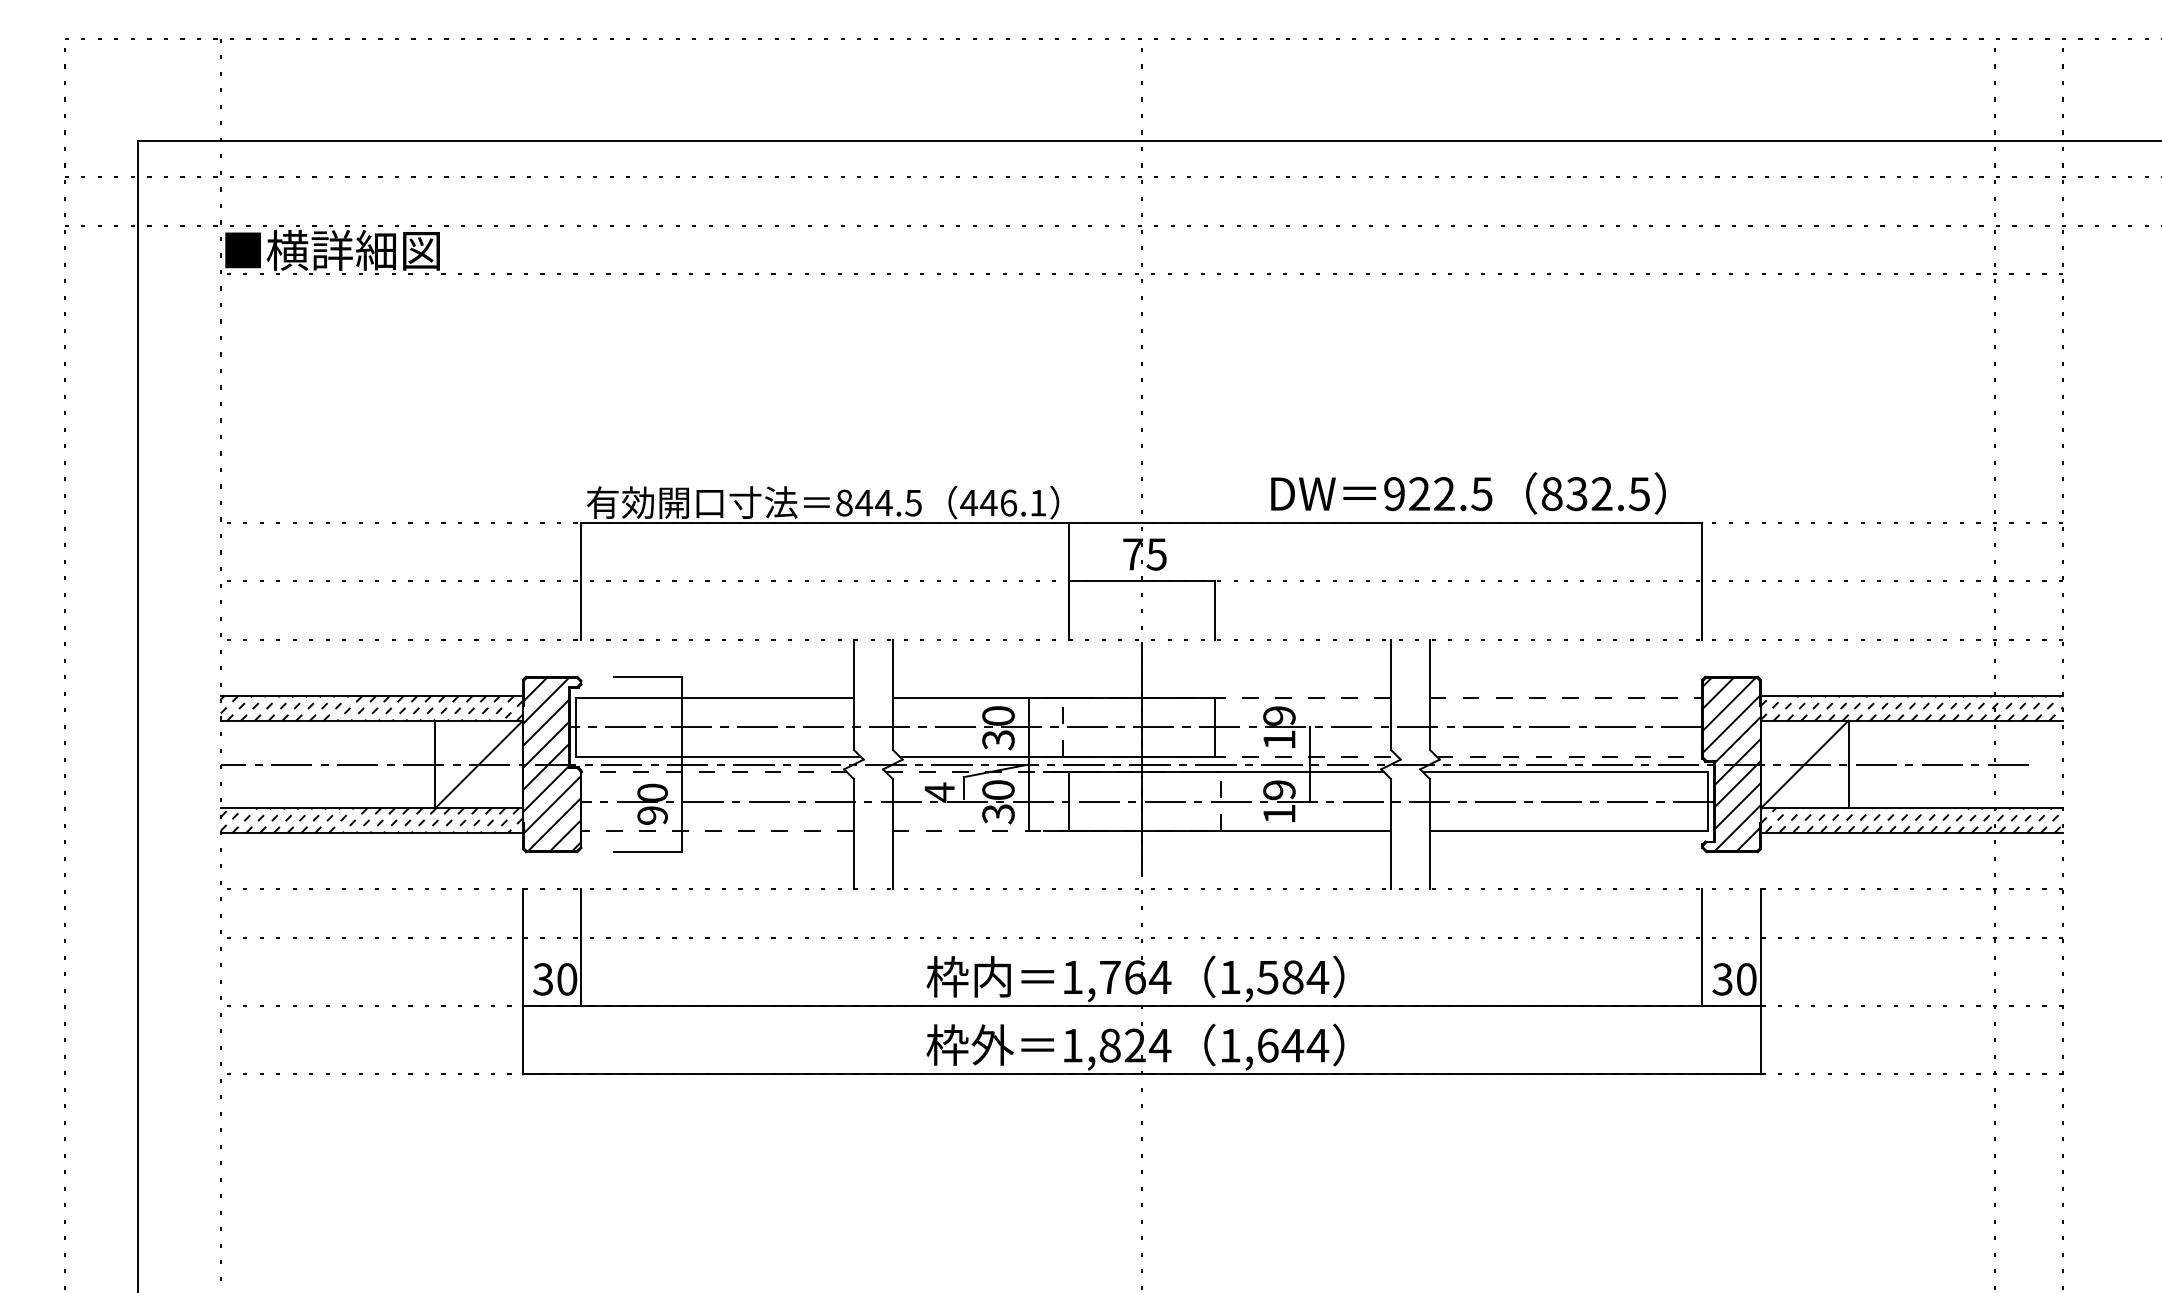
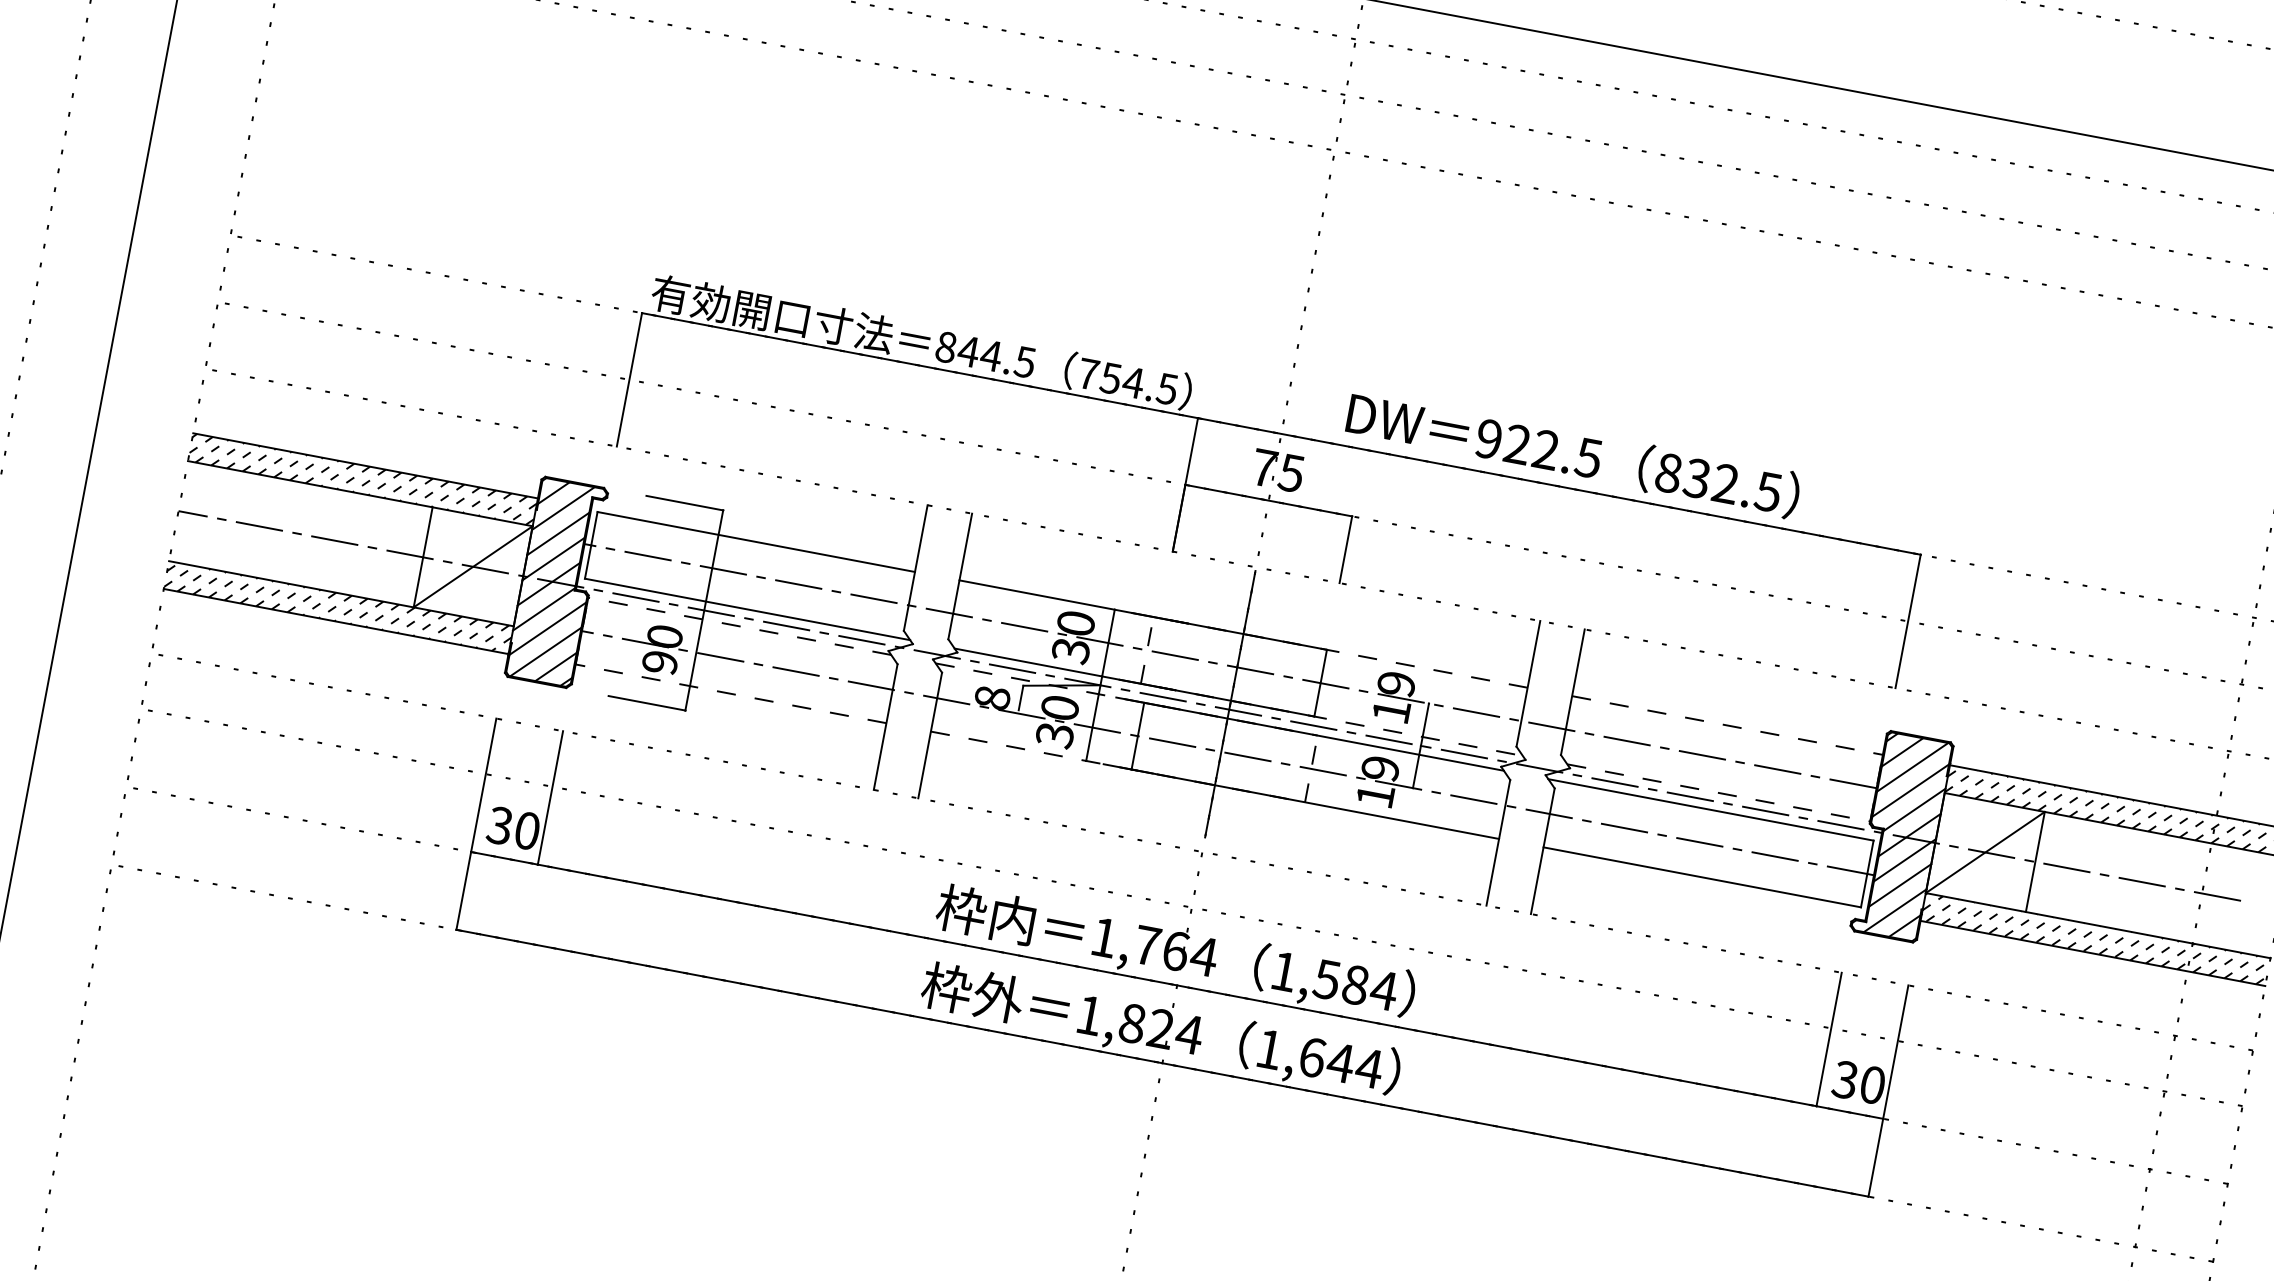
text: (1468, 493) -> (1573, 454), moved
text: (1003, 502) -> (1127, 380), 446.1 -> 754.5
text: (939, 792) -> (992, 697), 4 -> 8

